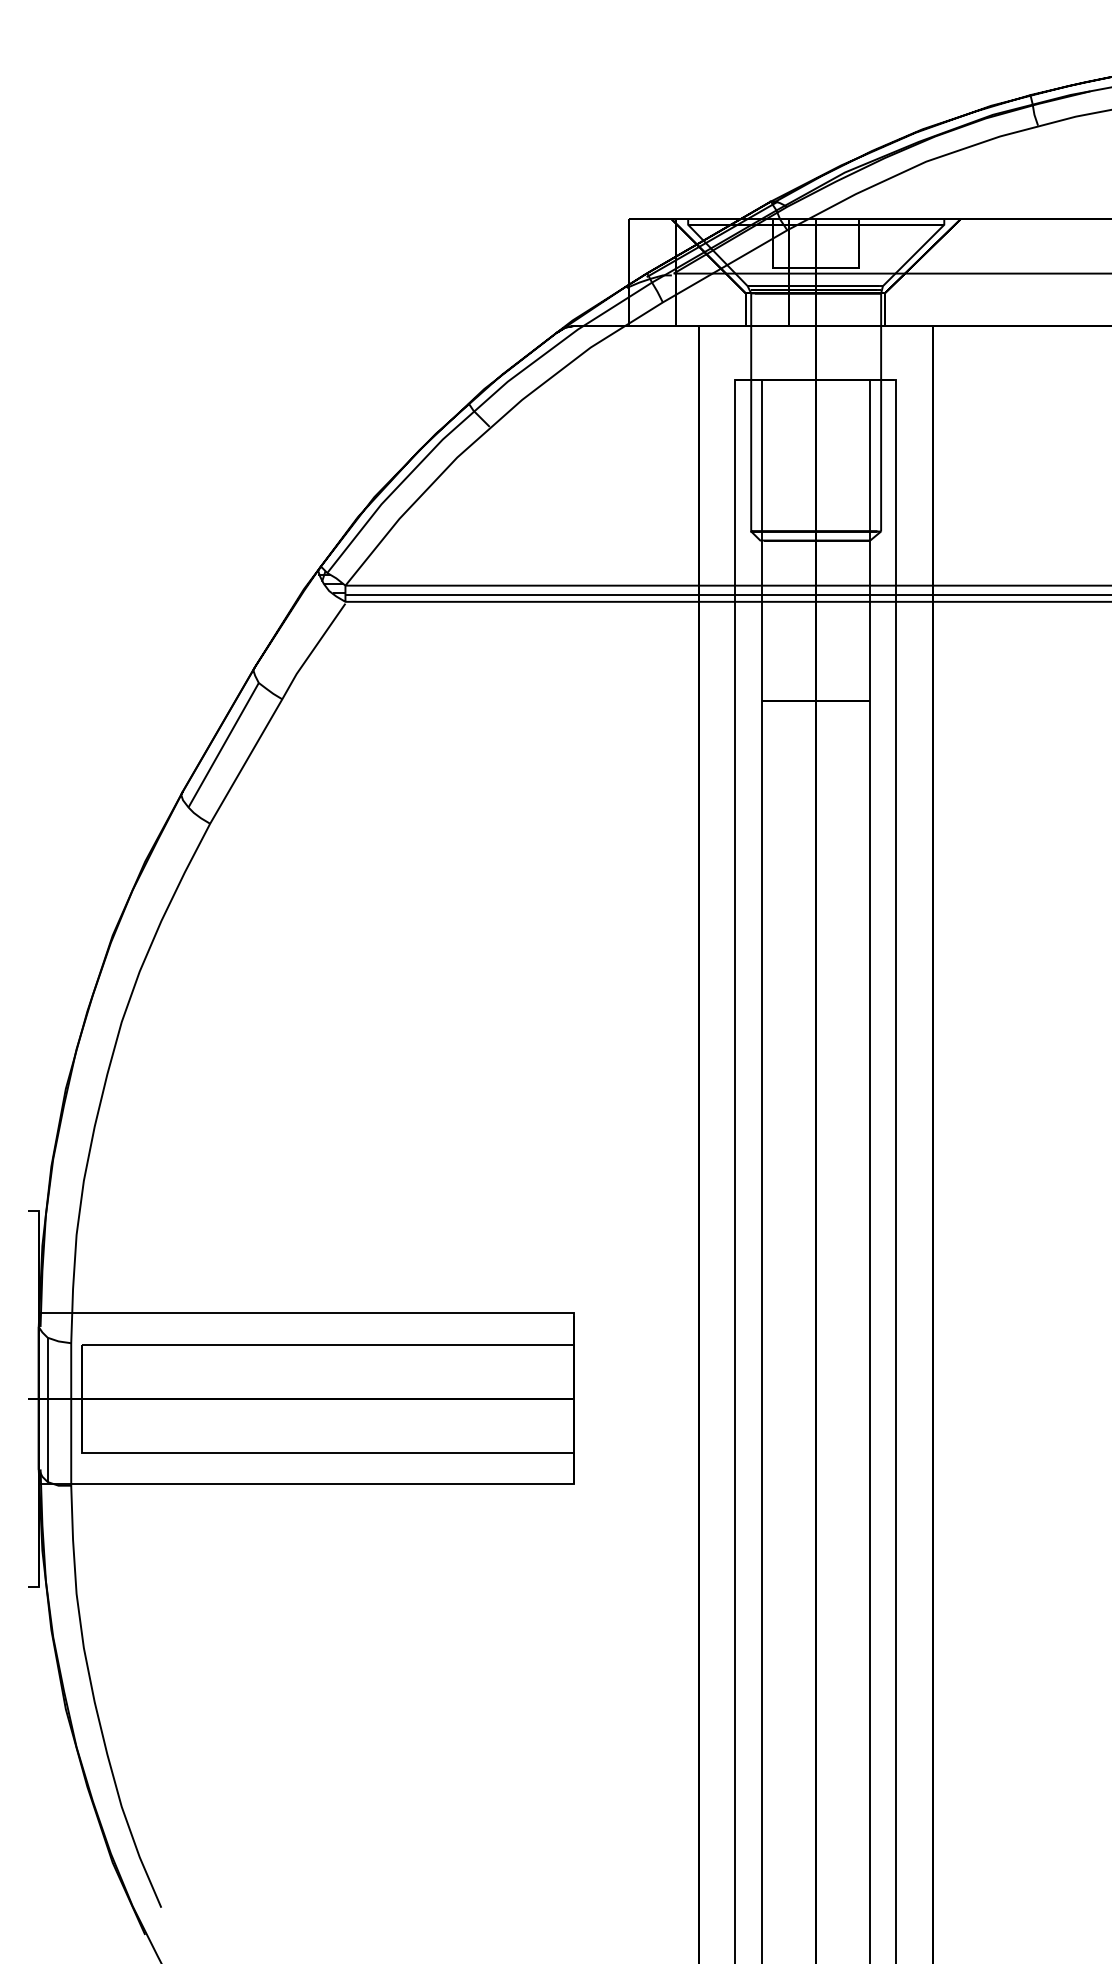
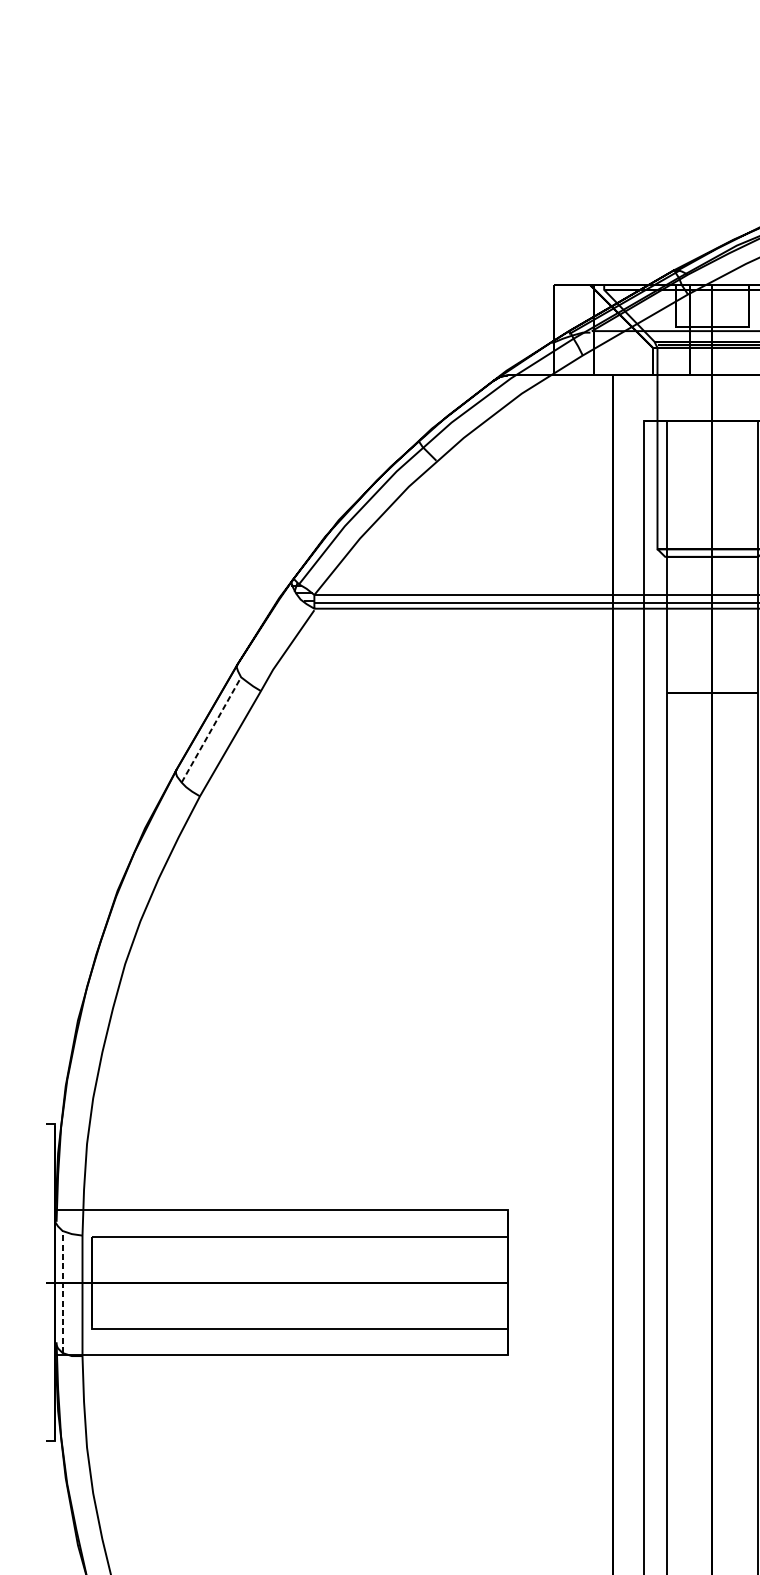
line: (223, 744) -> (211, 729), solid -> dashed
line: (47, 1409) -> (62, 1291), solid -> dashed

